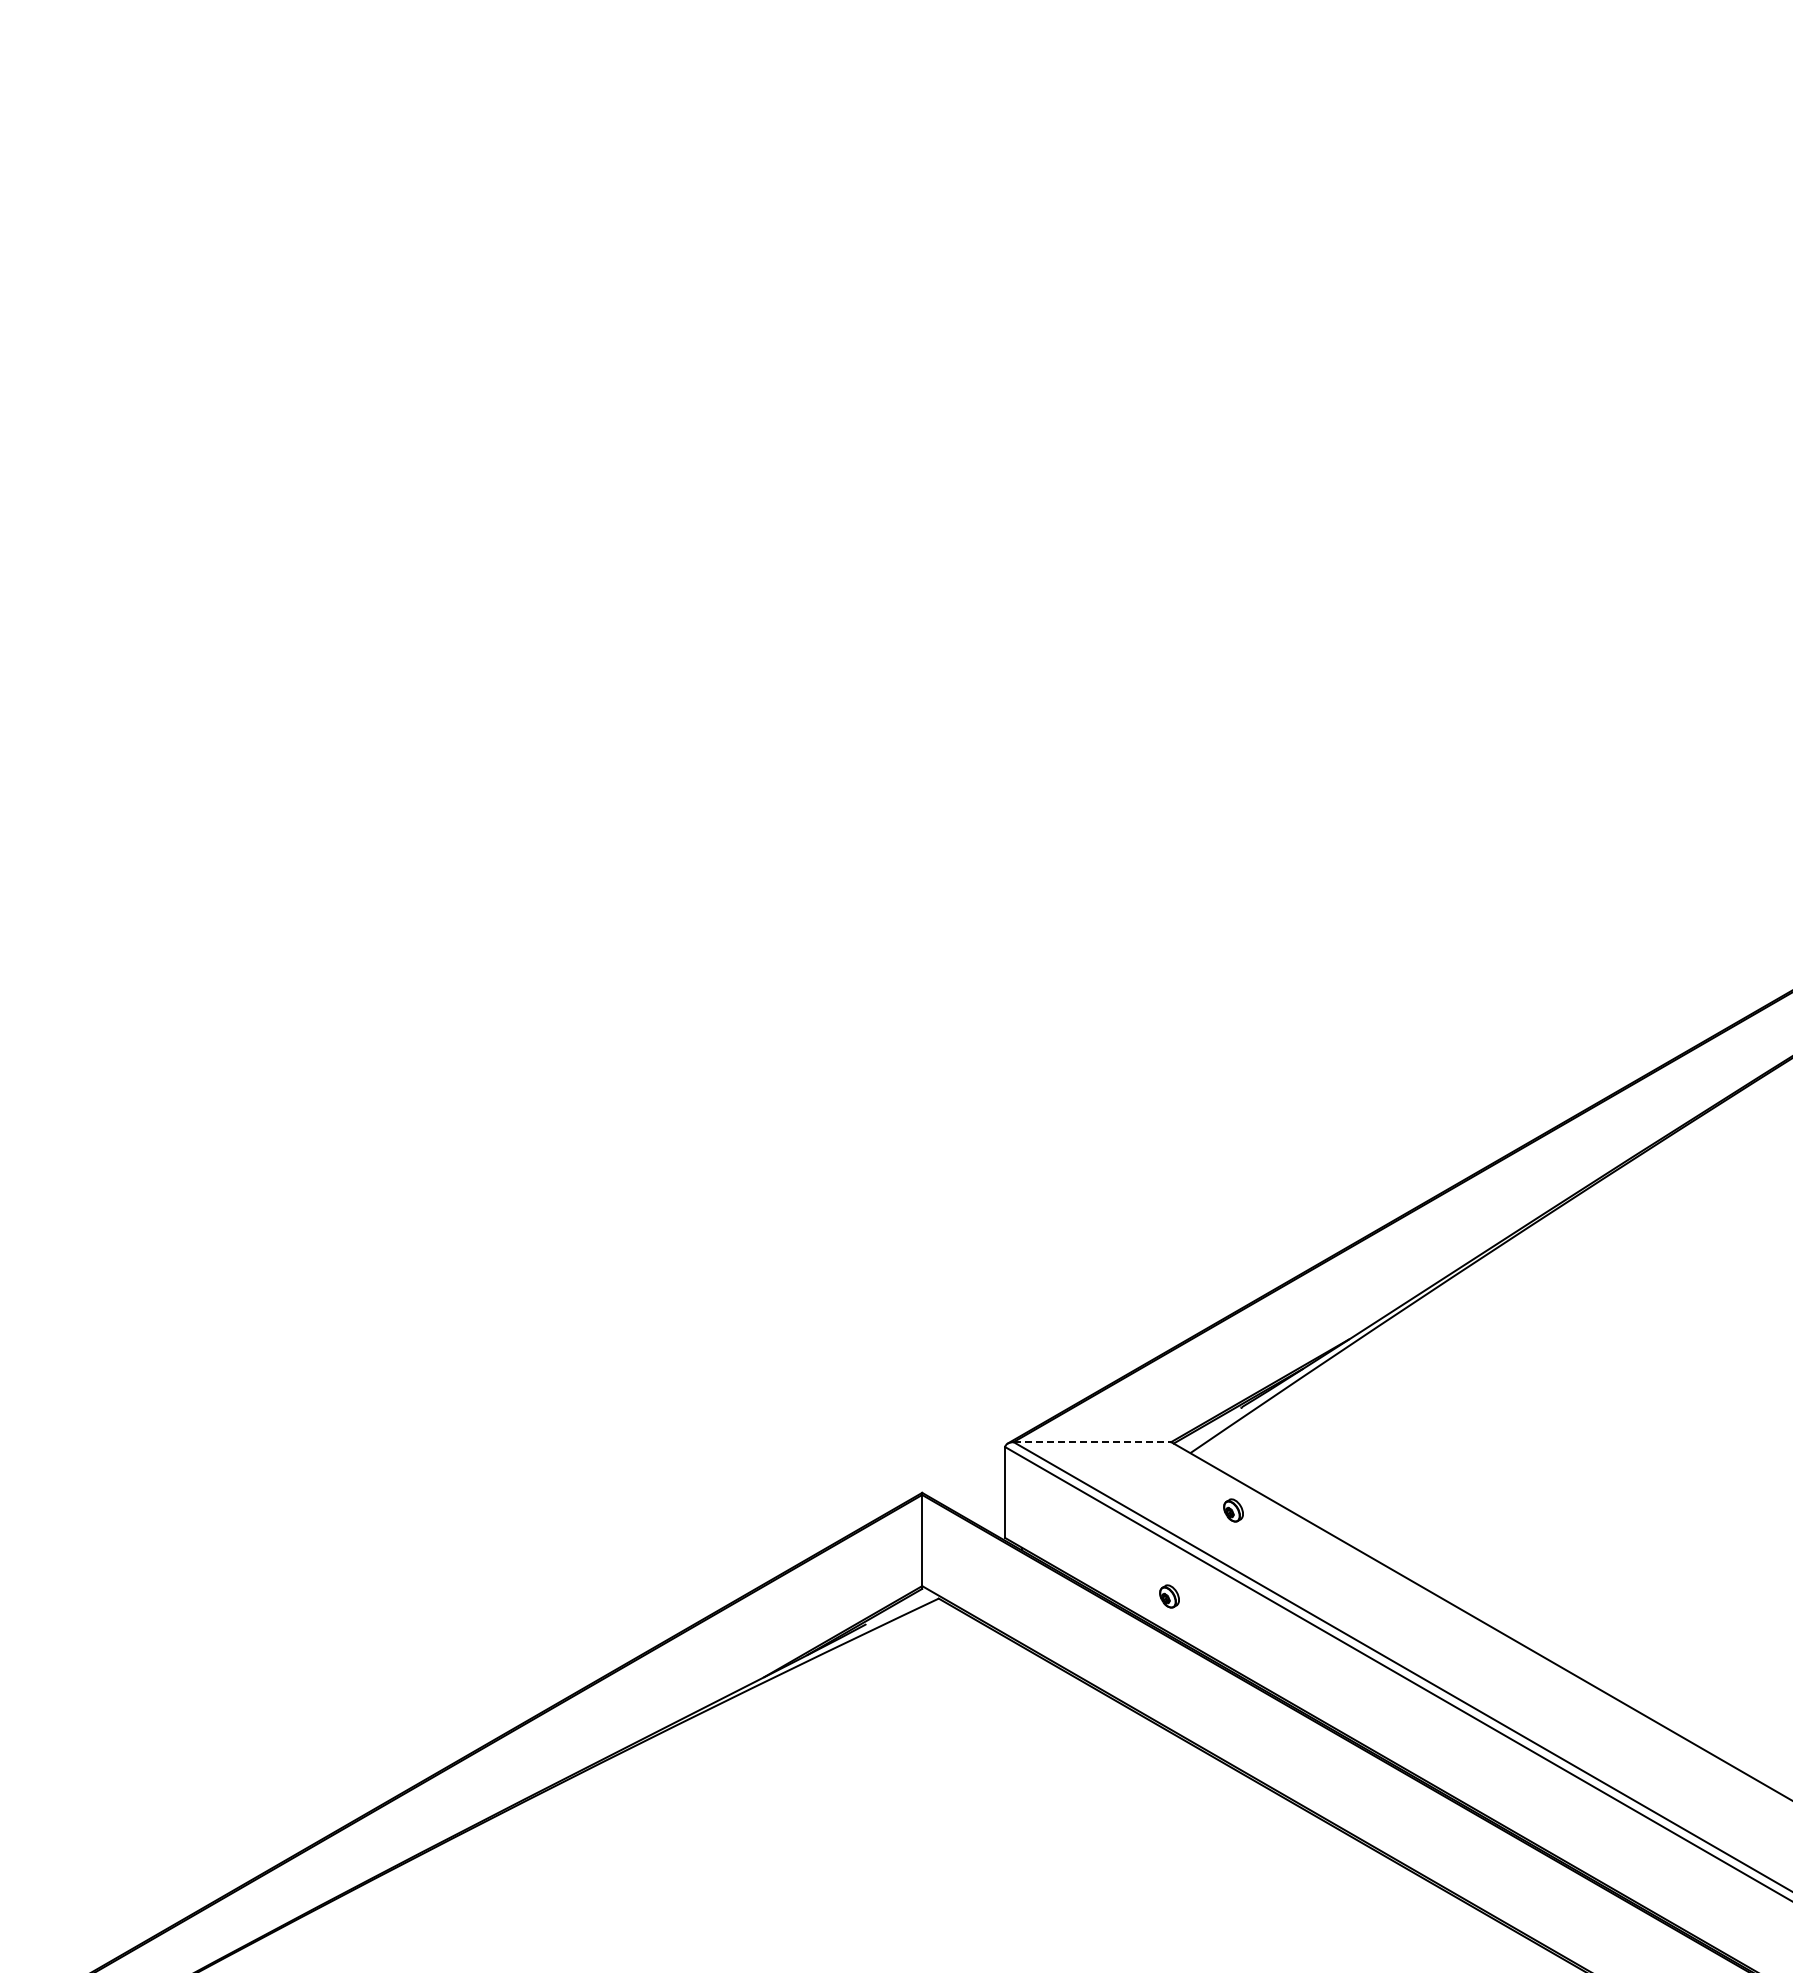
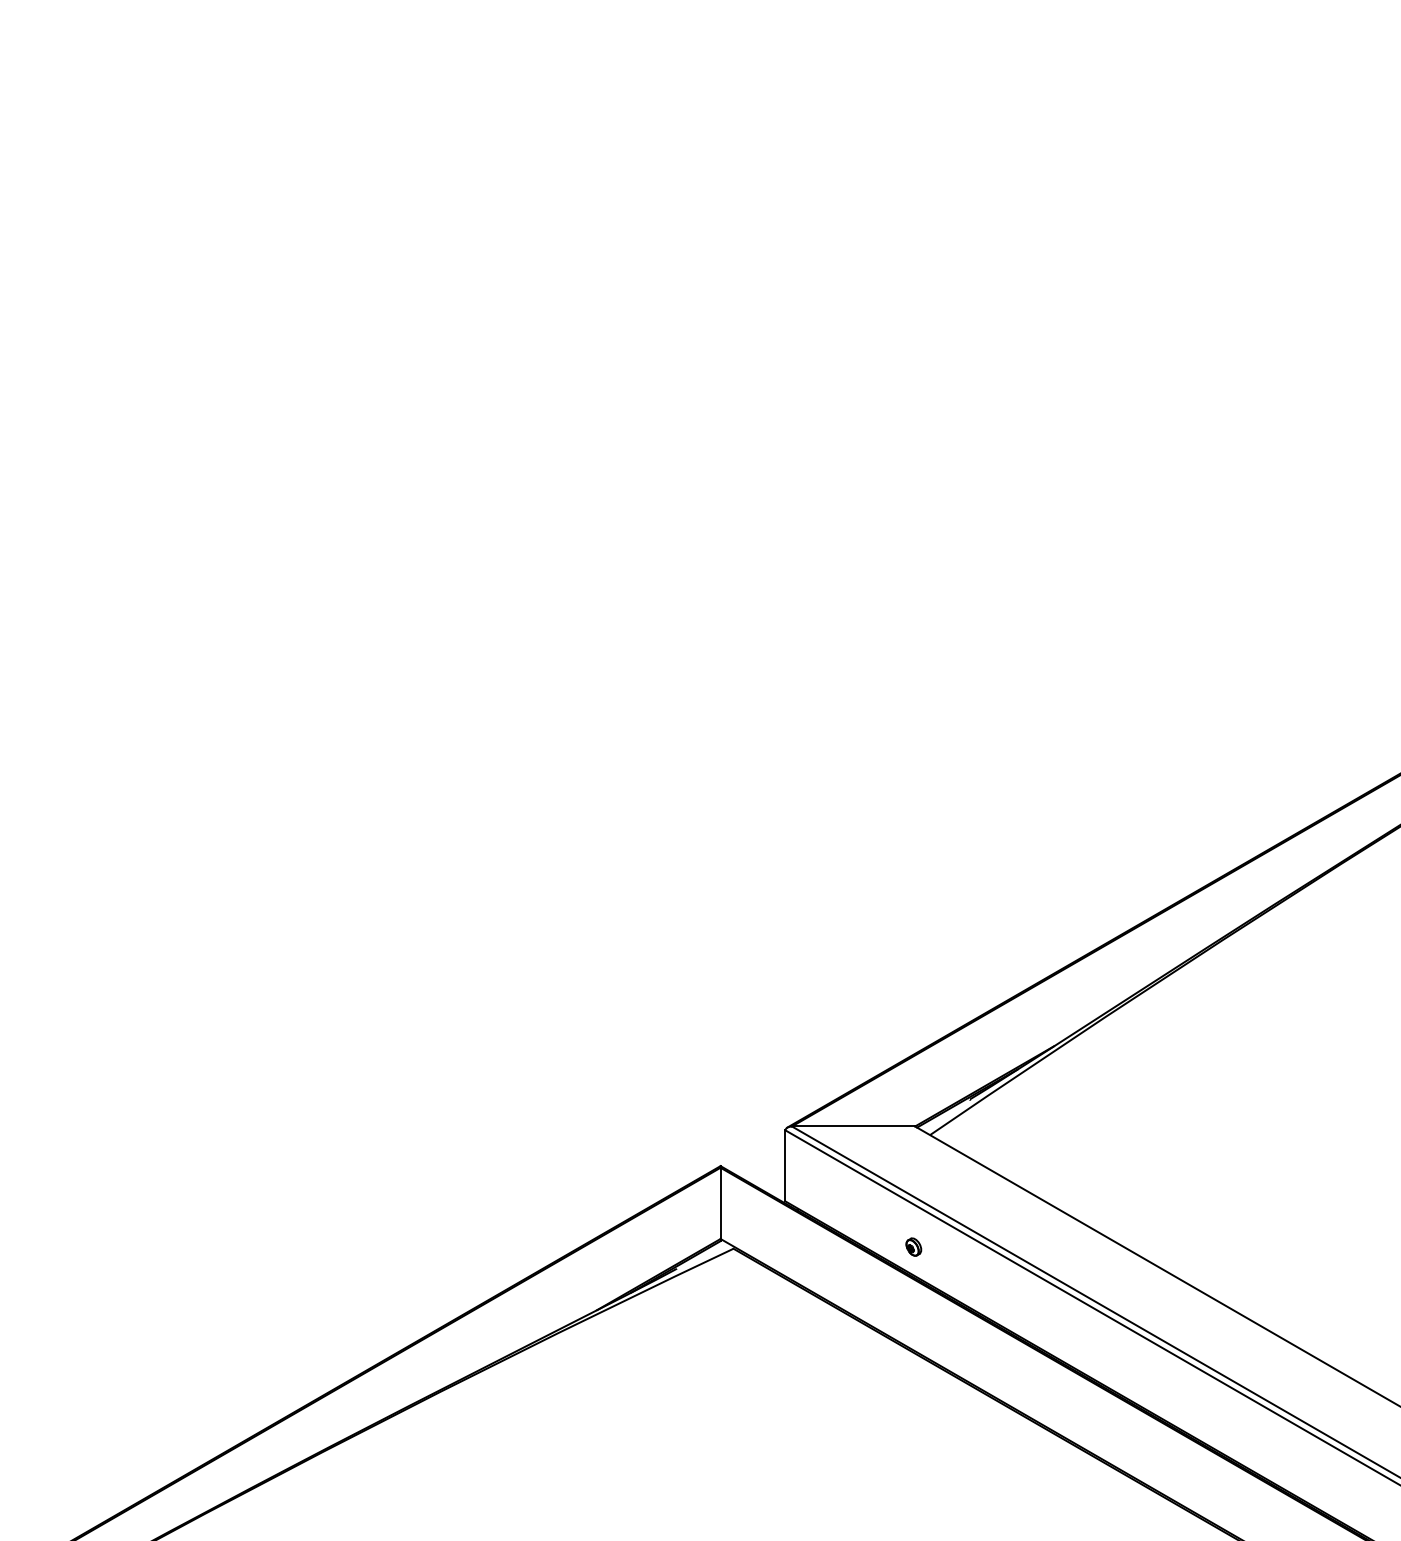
line: (1092, 1442) -> (853, 1126), dashed -> solid
part: (1233, 1510) -> (963, 1179), removed

